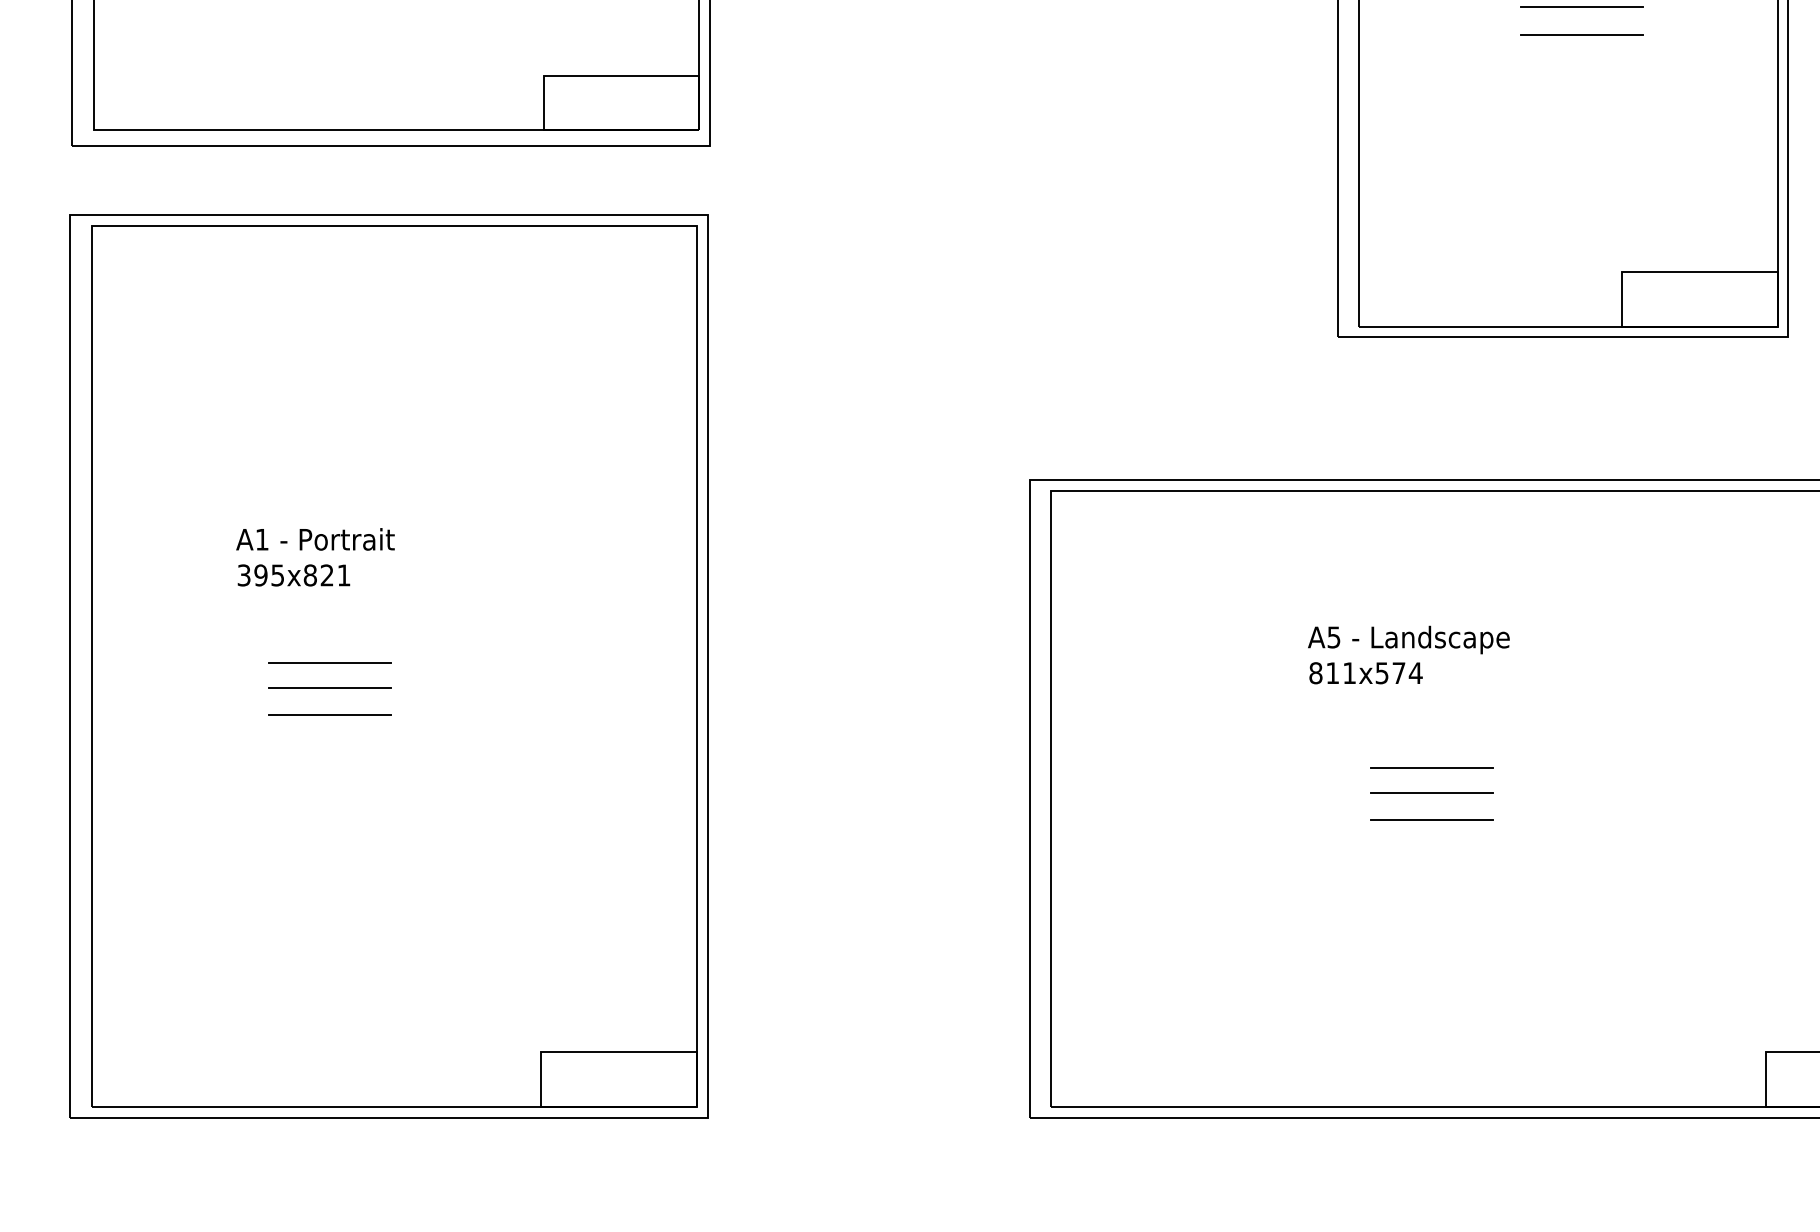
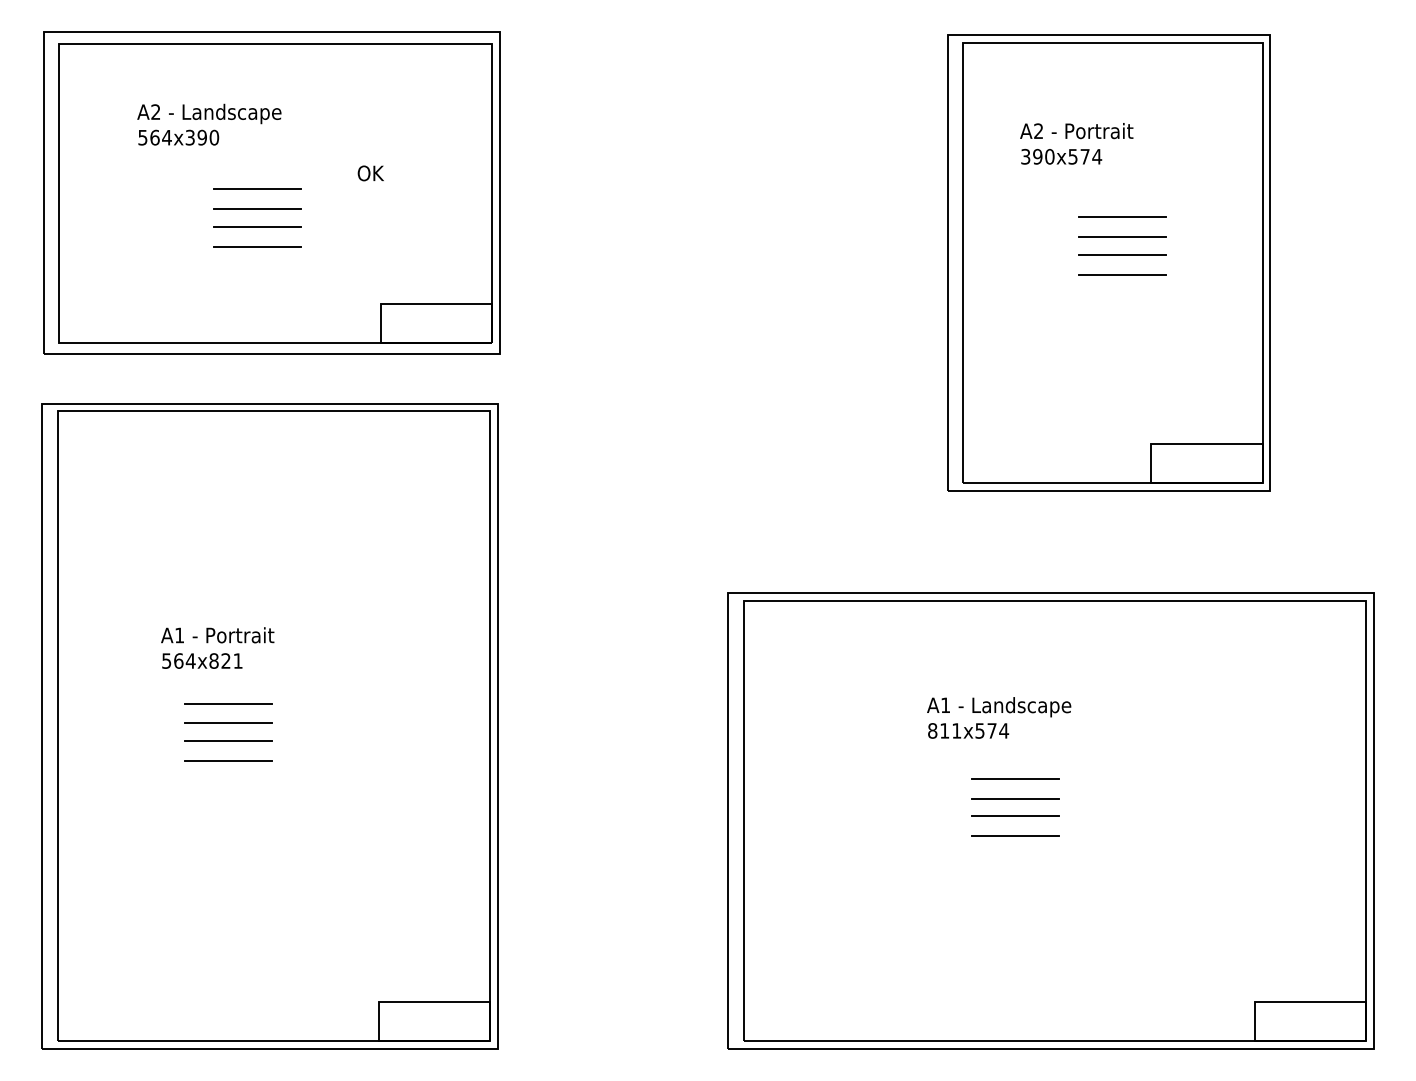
text: (260, 574) -> (178, 660), 395x821 -> 564x821
line: (329, 634) -> (227, 703), added
text: (1333, 637) -> (945, 705), A5 -> A1
line: (1431, 739) -> (1015, 778), added

